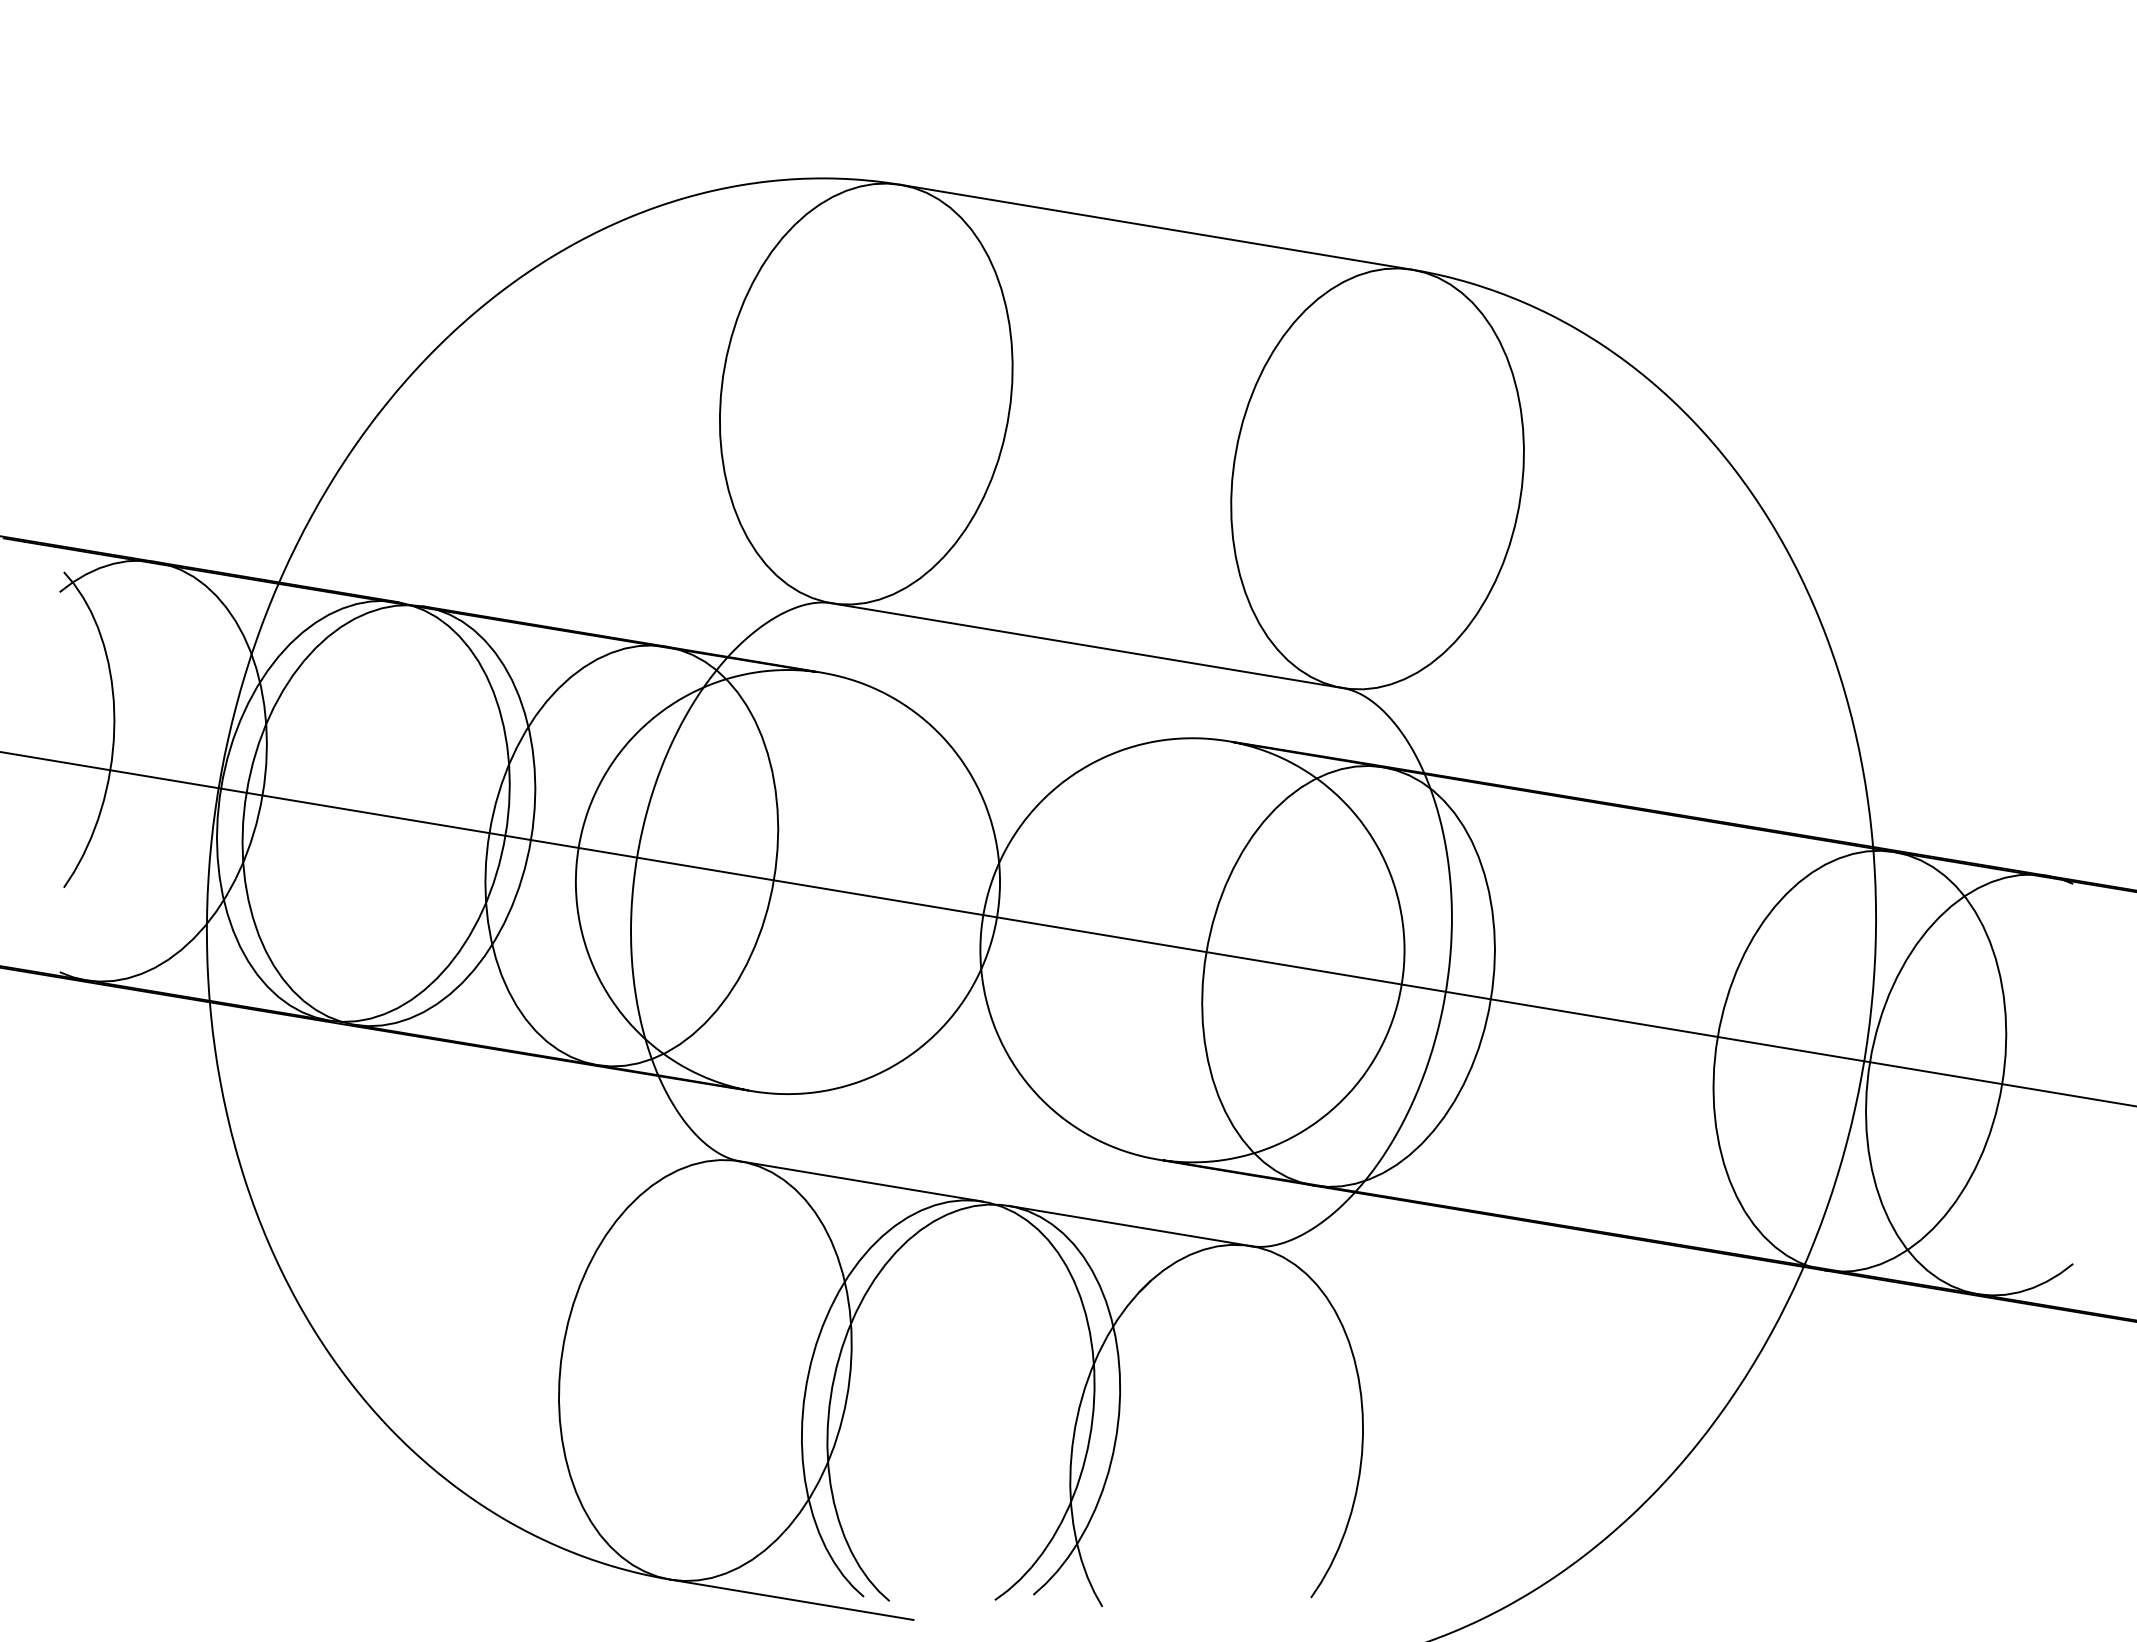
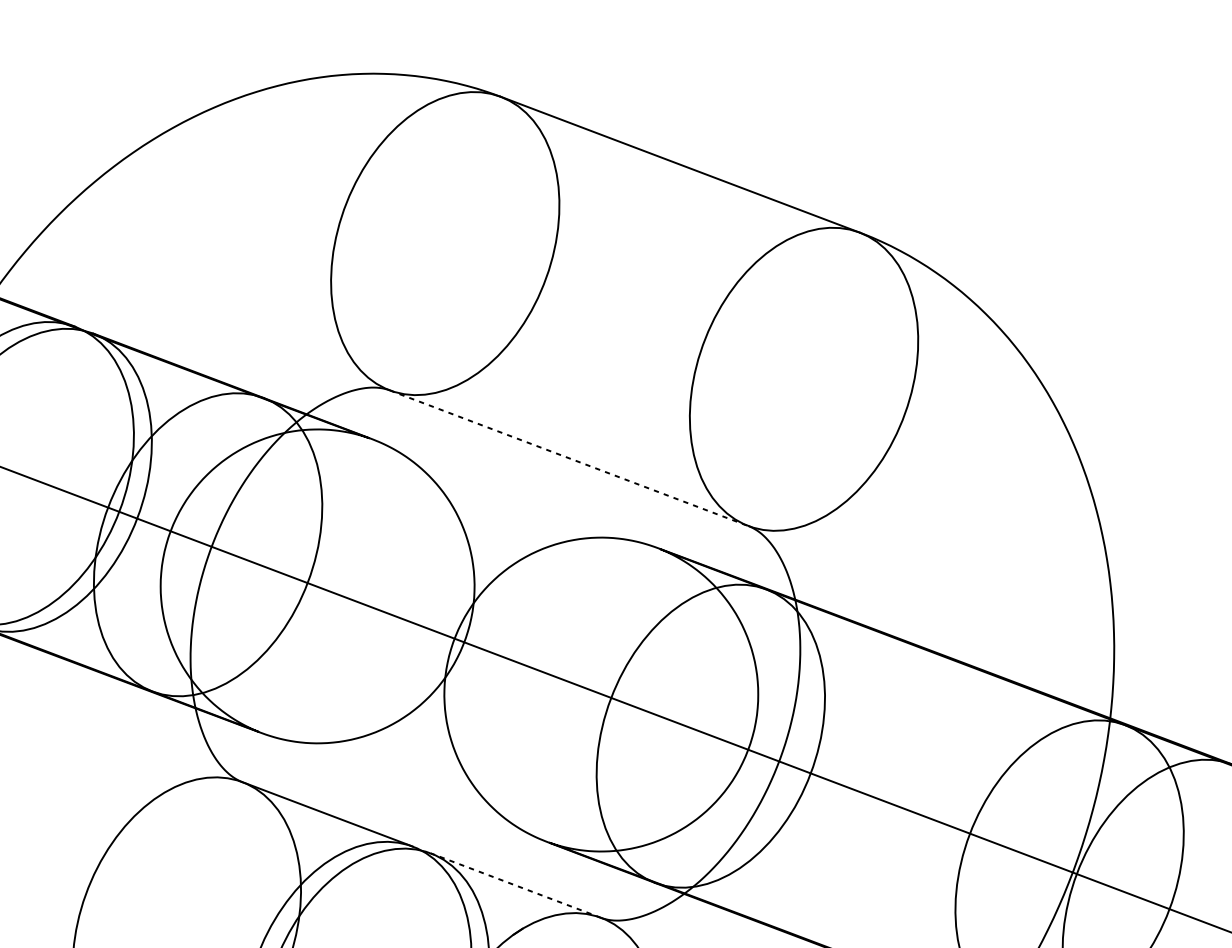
line: (1087, 645) -> (569, 458), solid -> dashed
line: (1129, 1225) -> (515, 885), solid -> dashed

